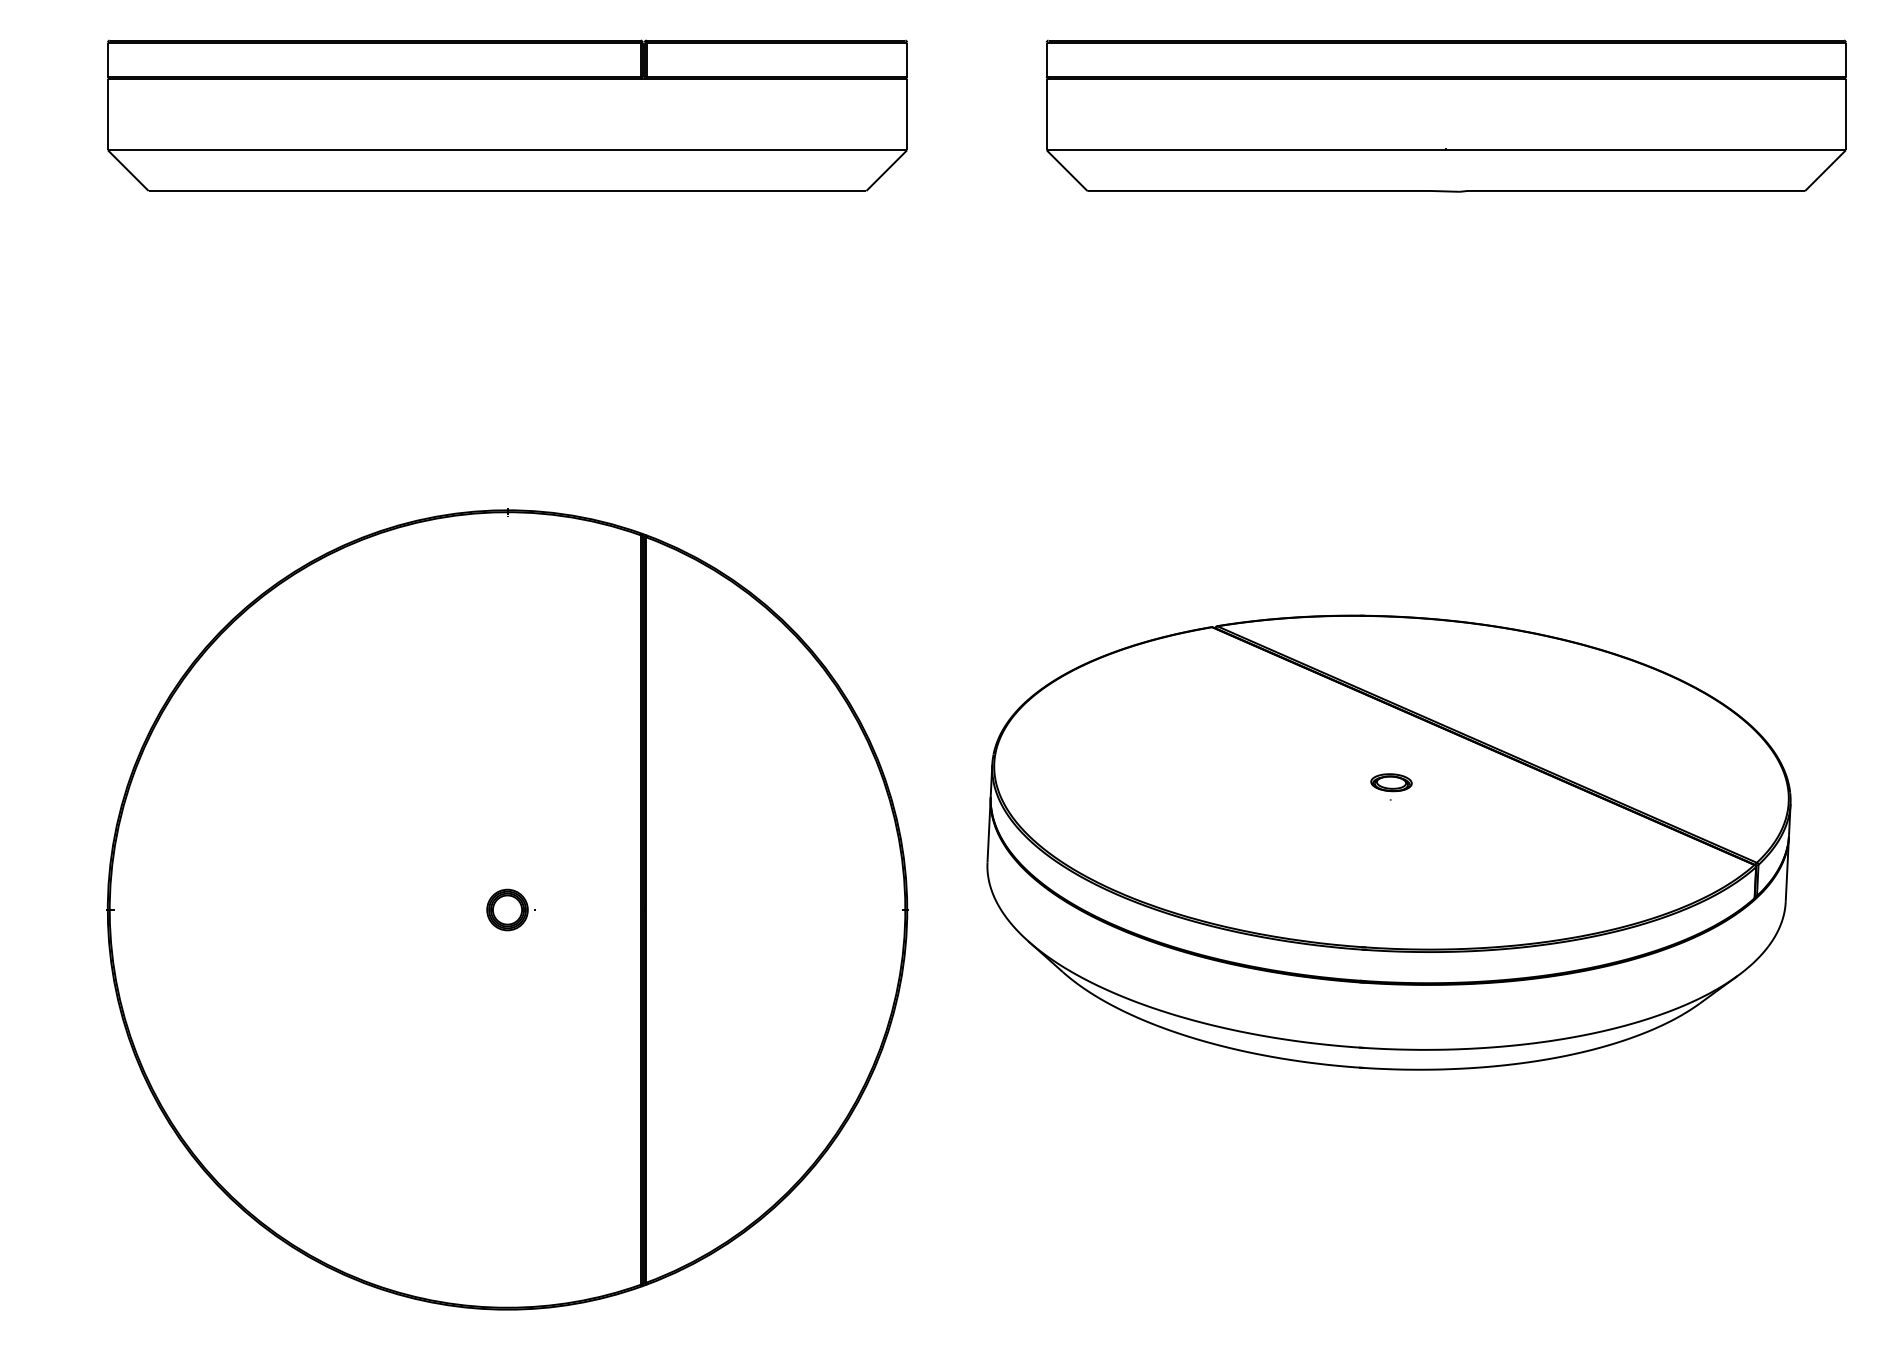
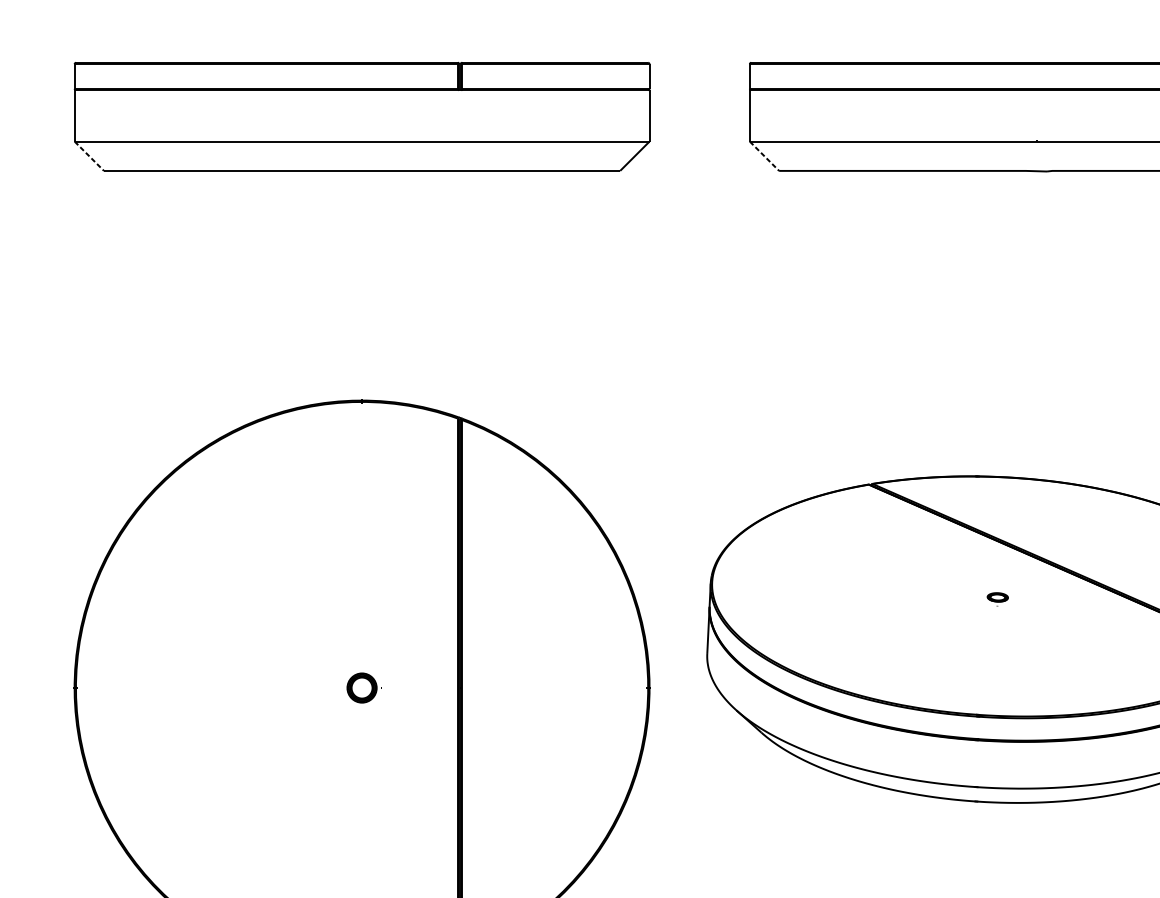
line: (128, 170) -> (89, 156), solid -> dashed
line: (1067, 170) -> (764, 156), solid -> dashed
part: (1391, 786) -> (997, 599), size x0.7

